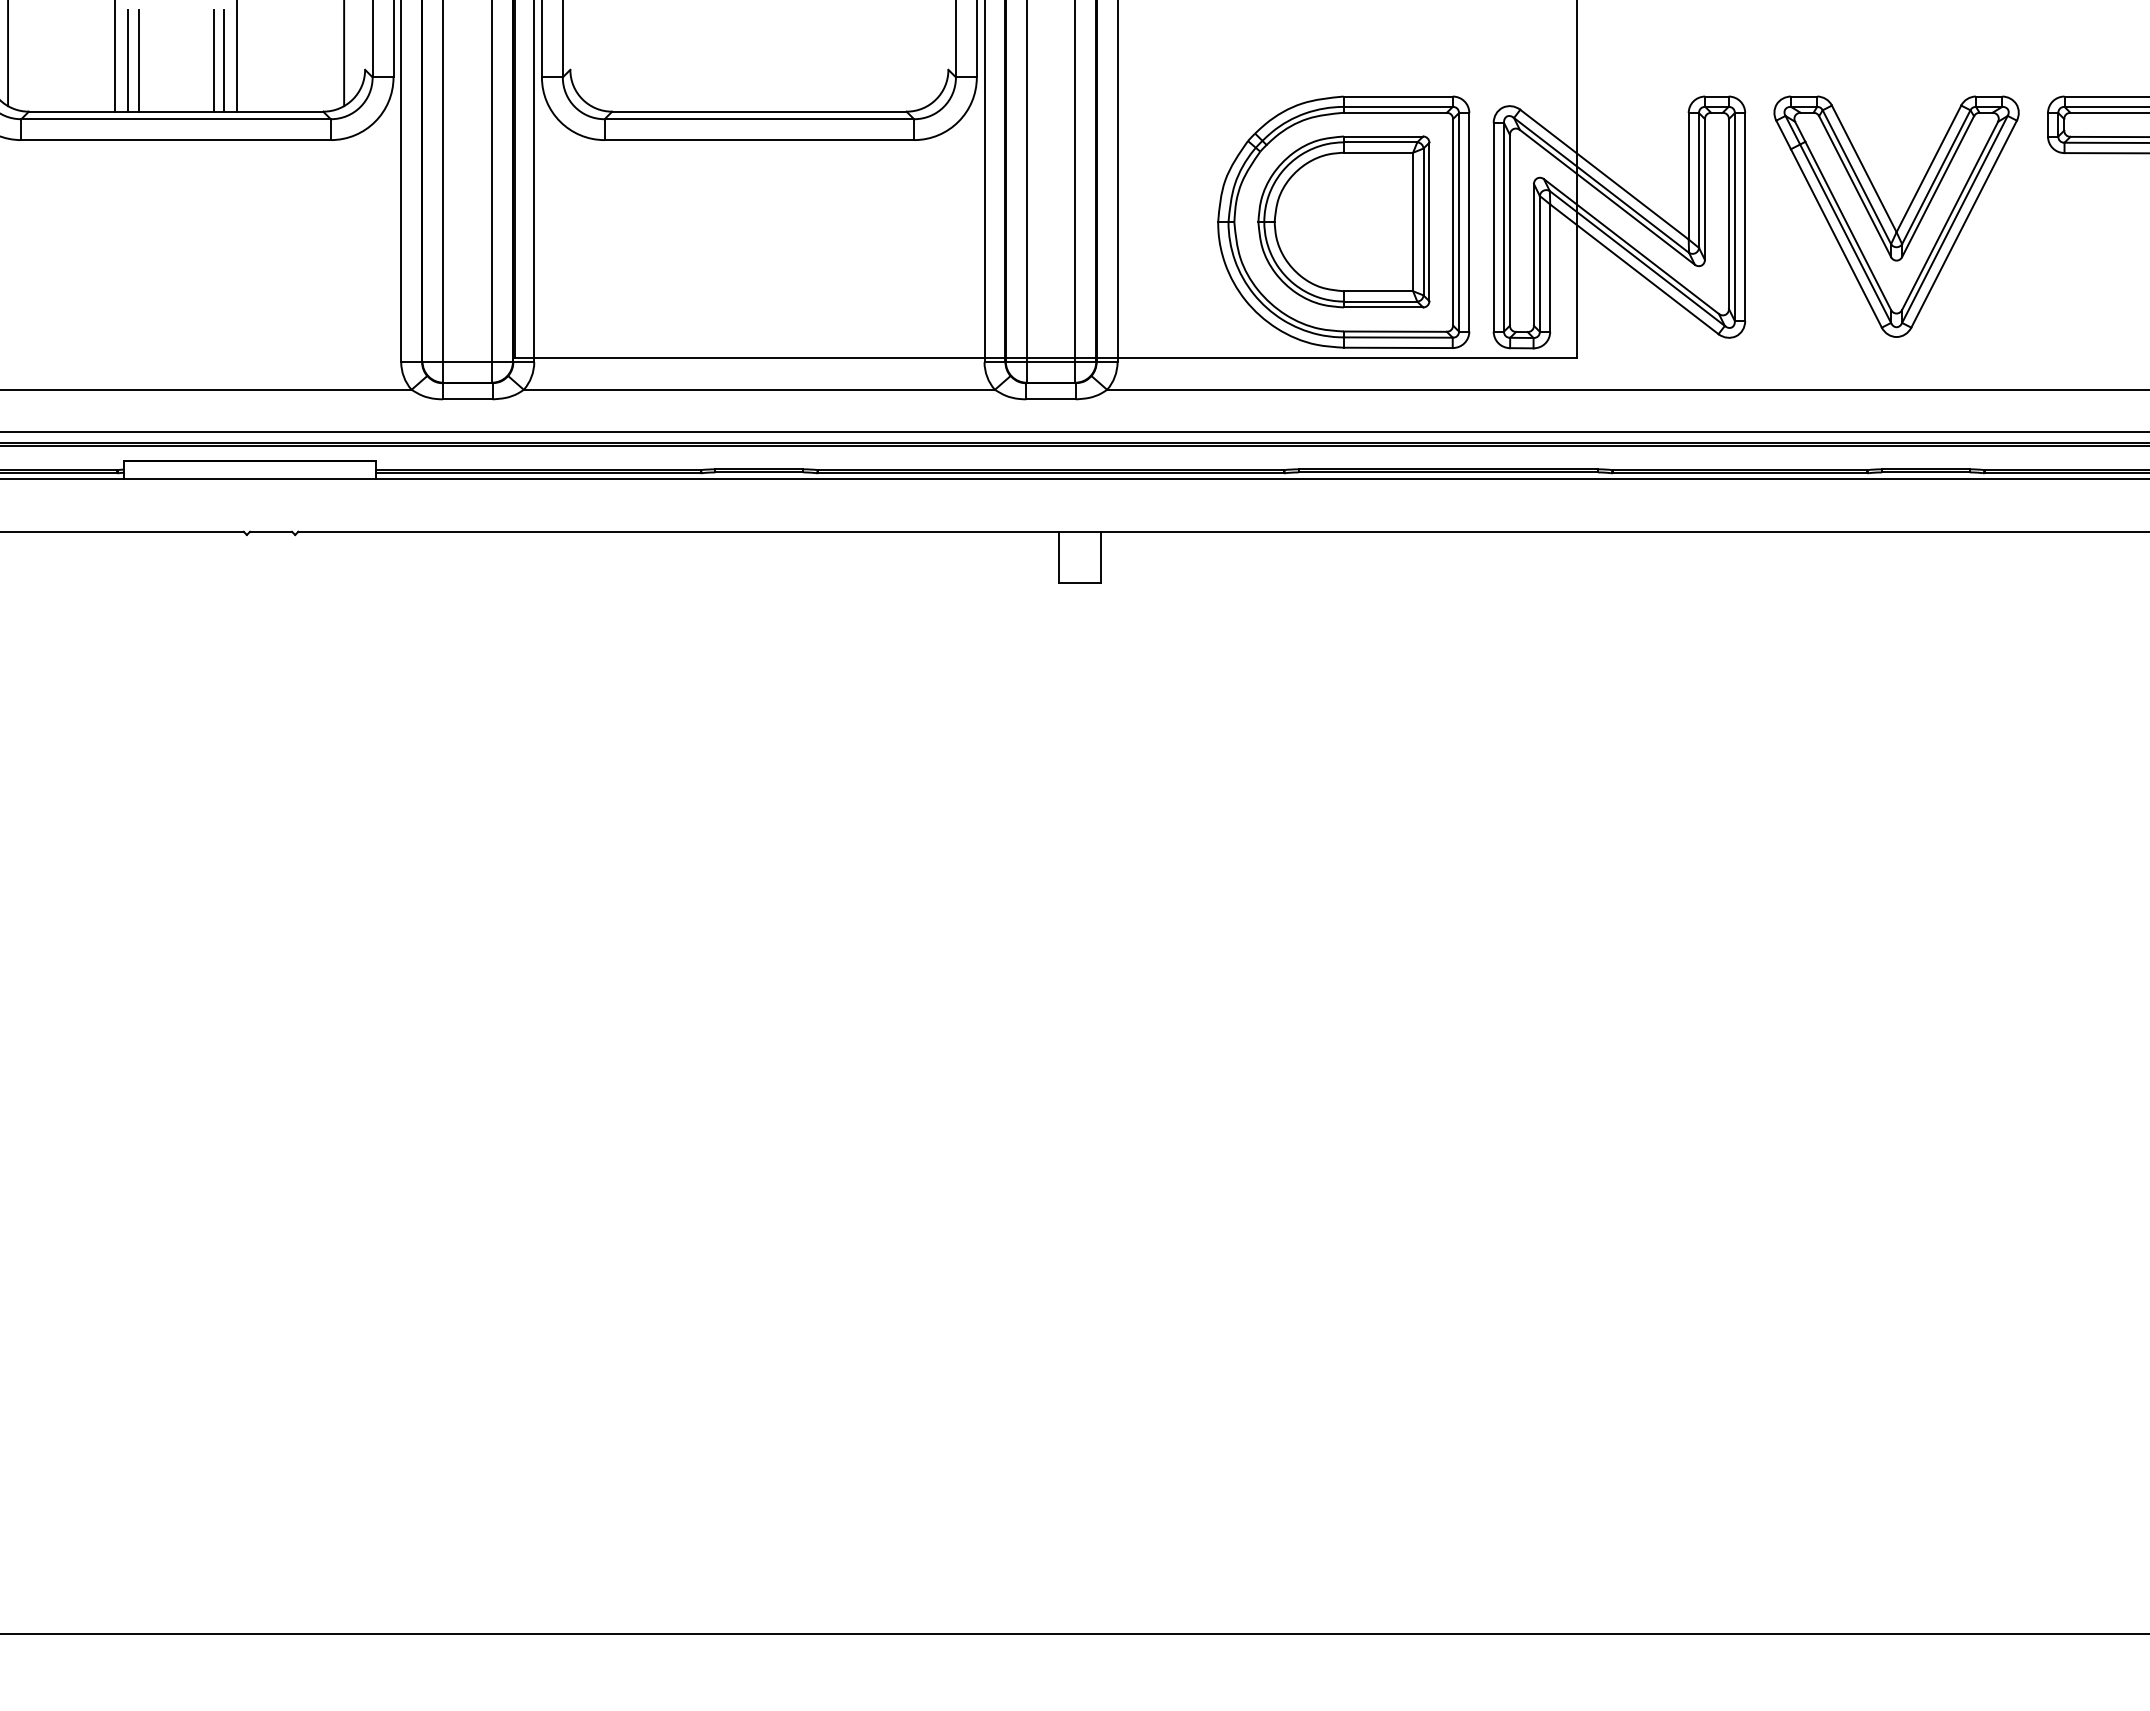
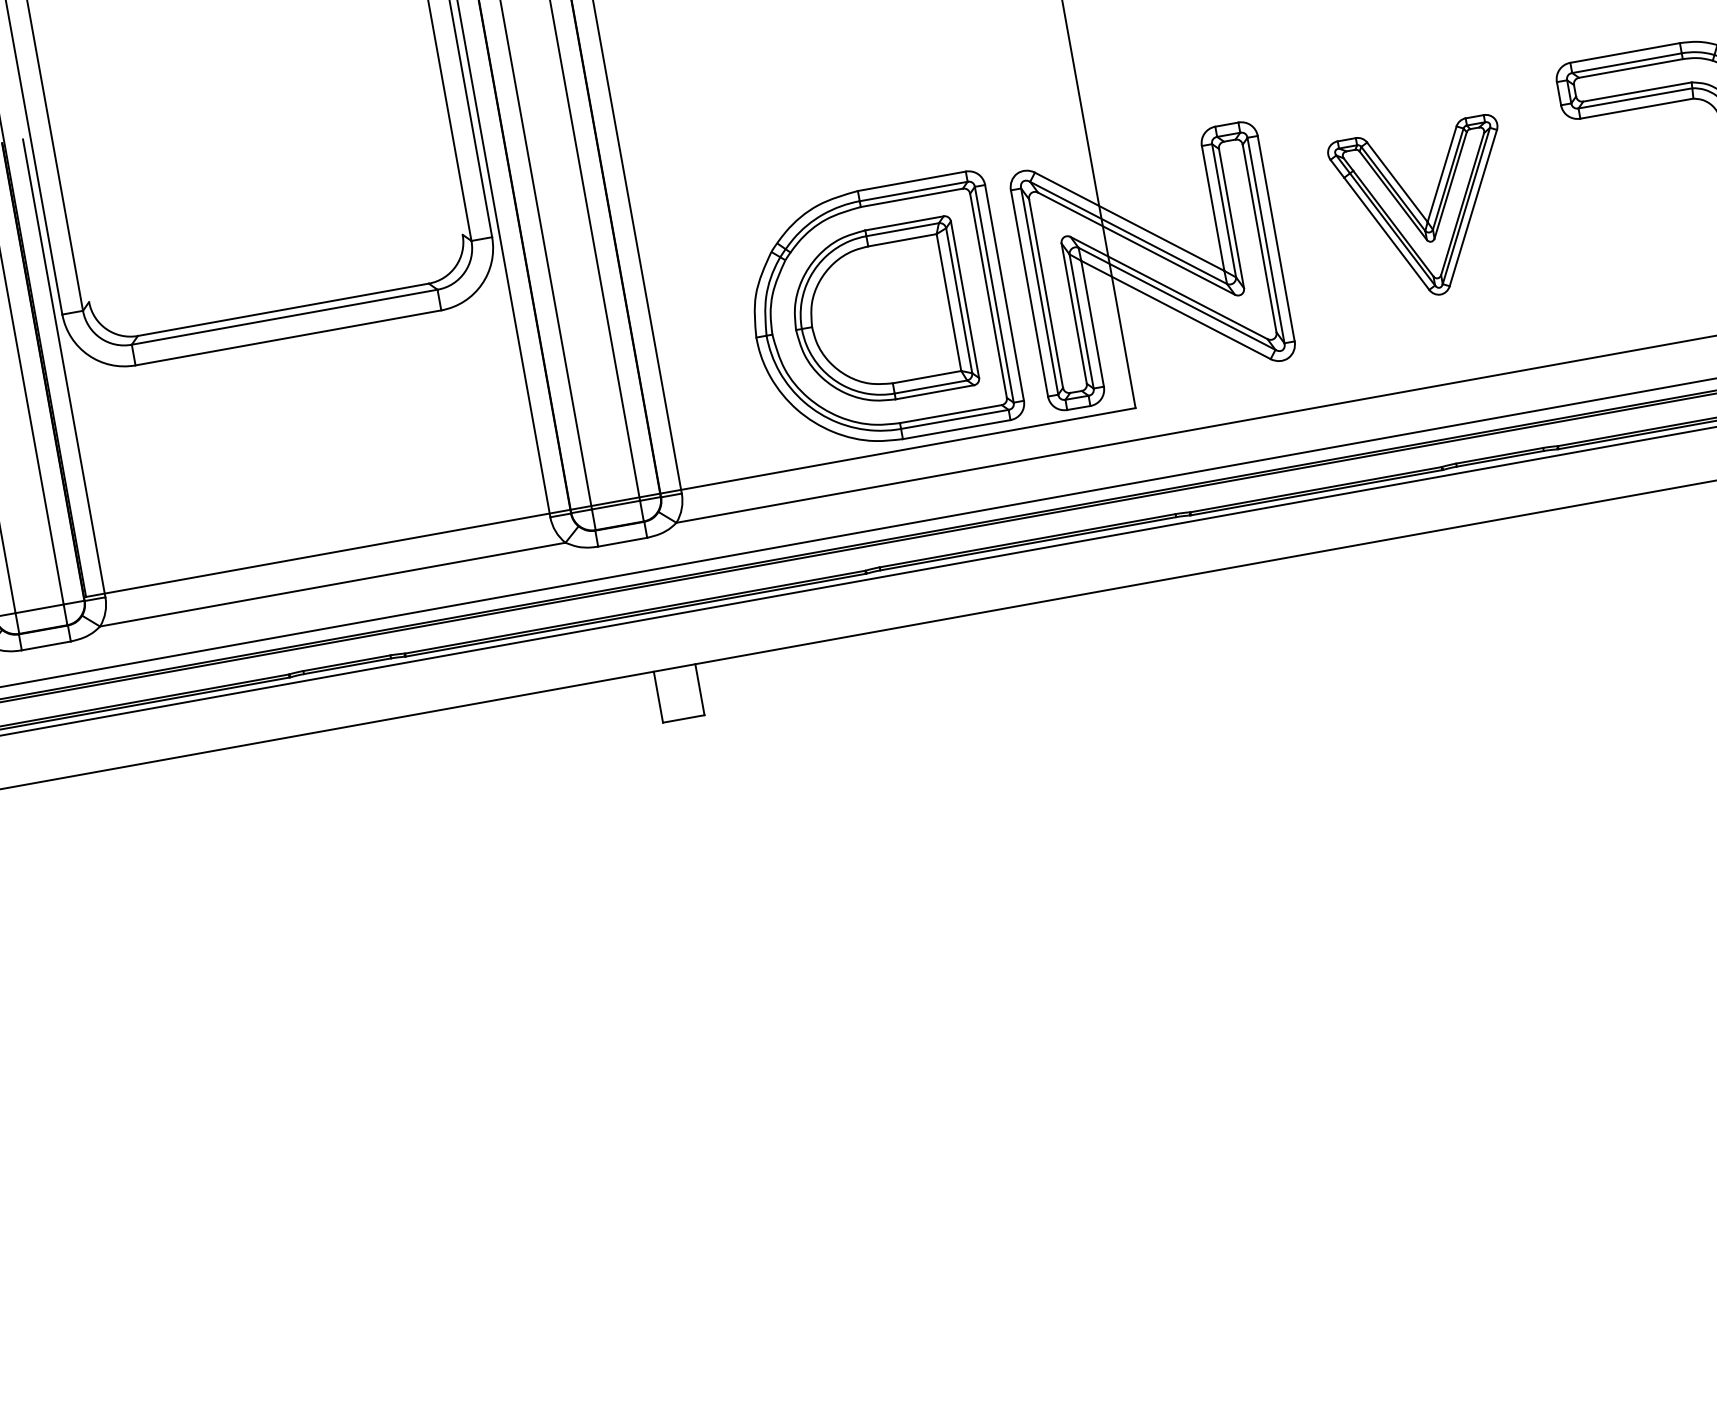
part: (1896, 216) -> (1425, 211), size x0.7

